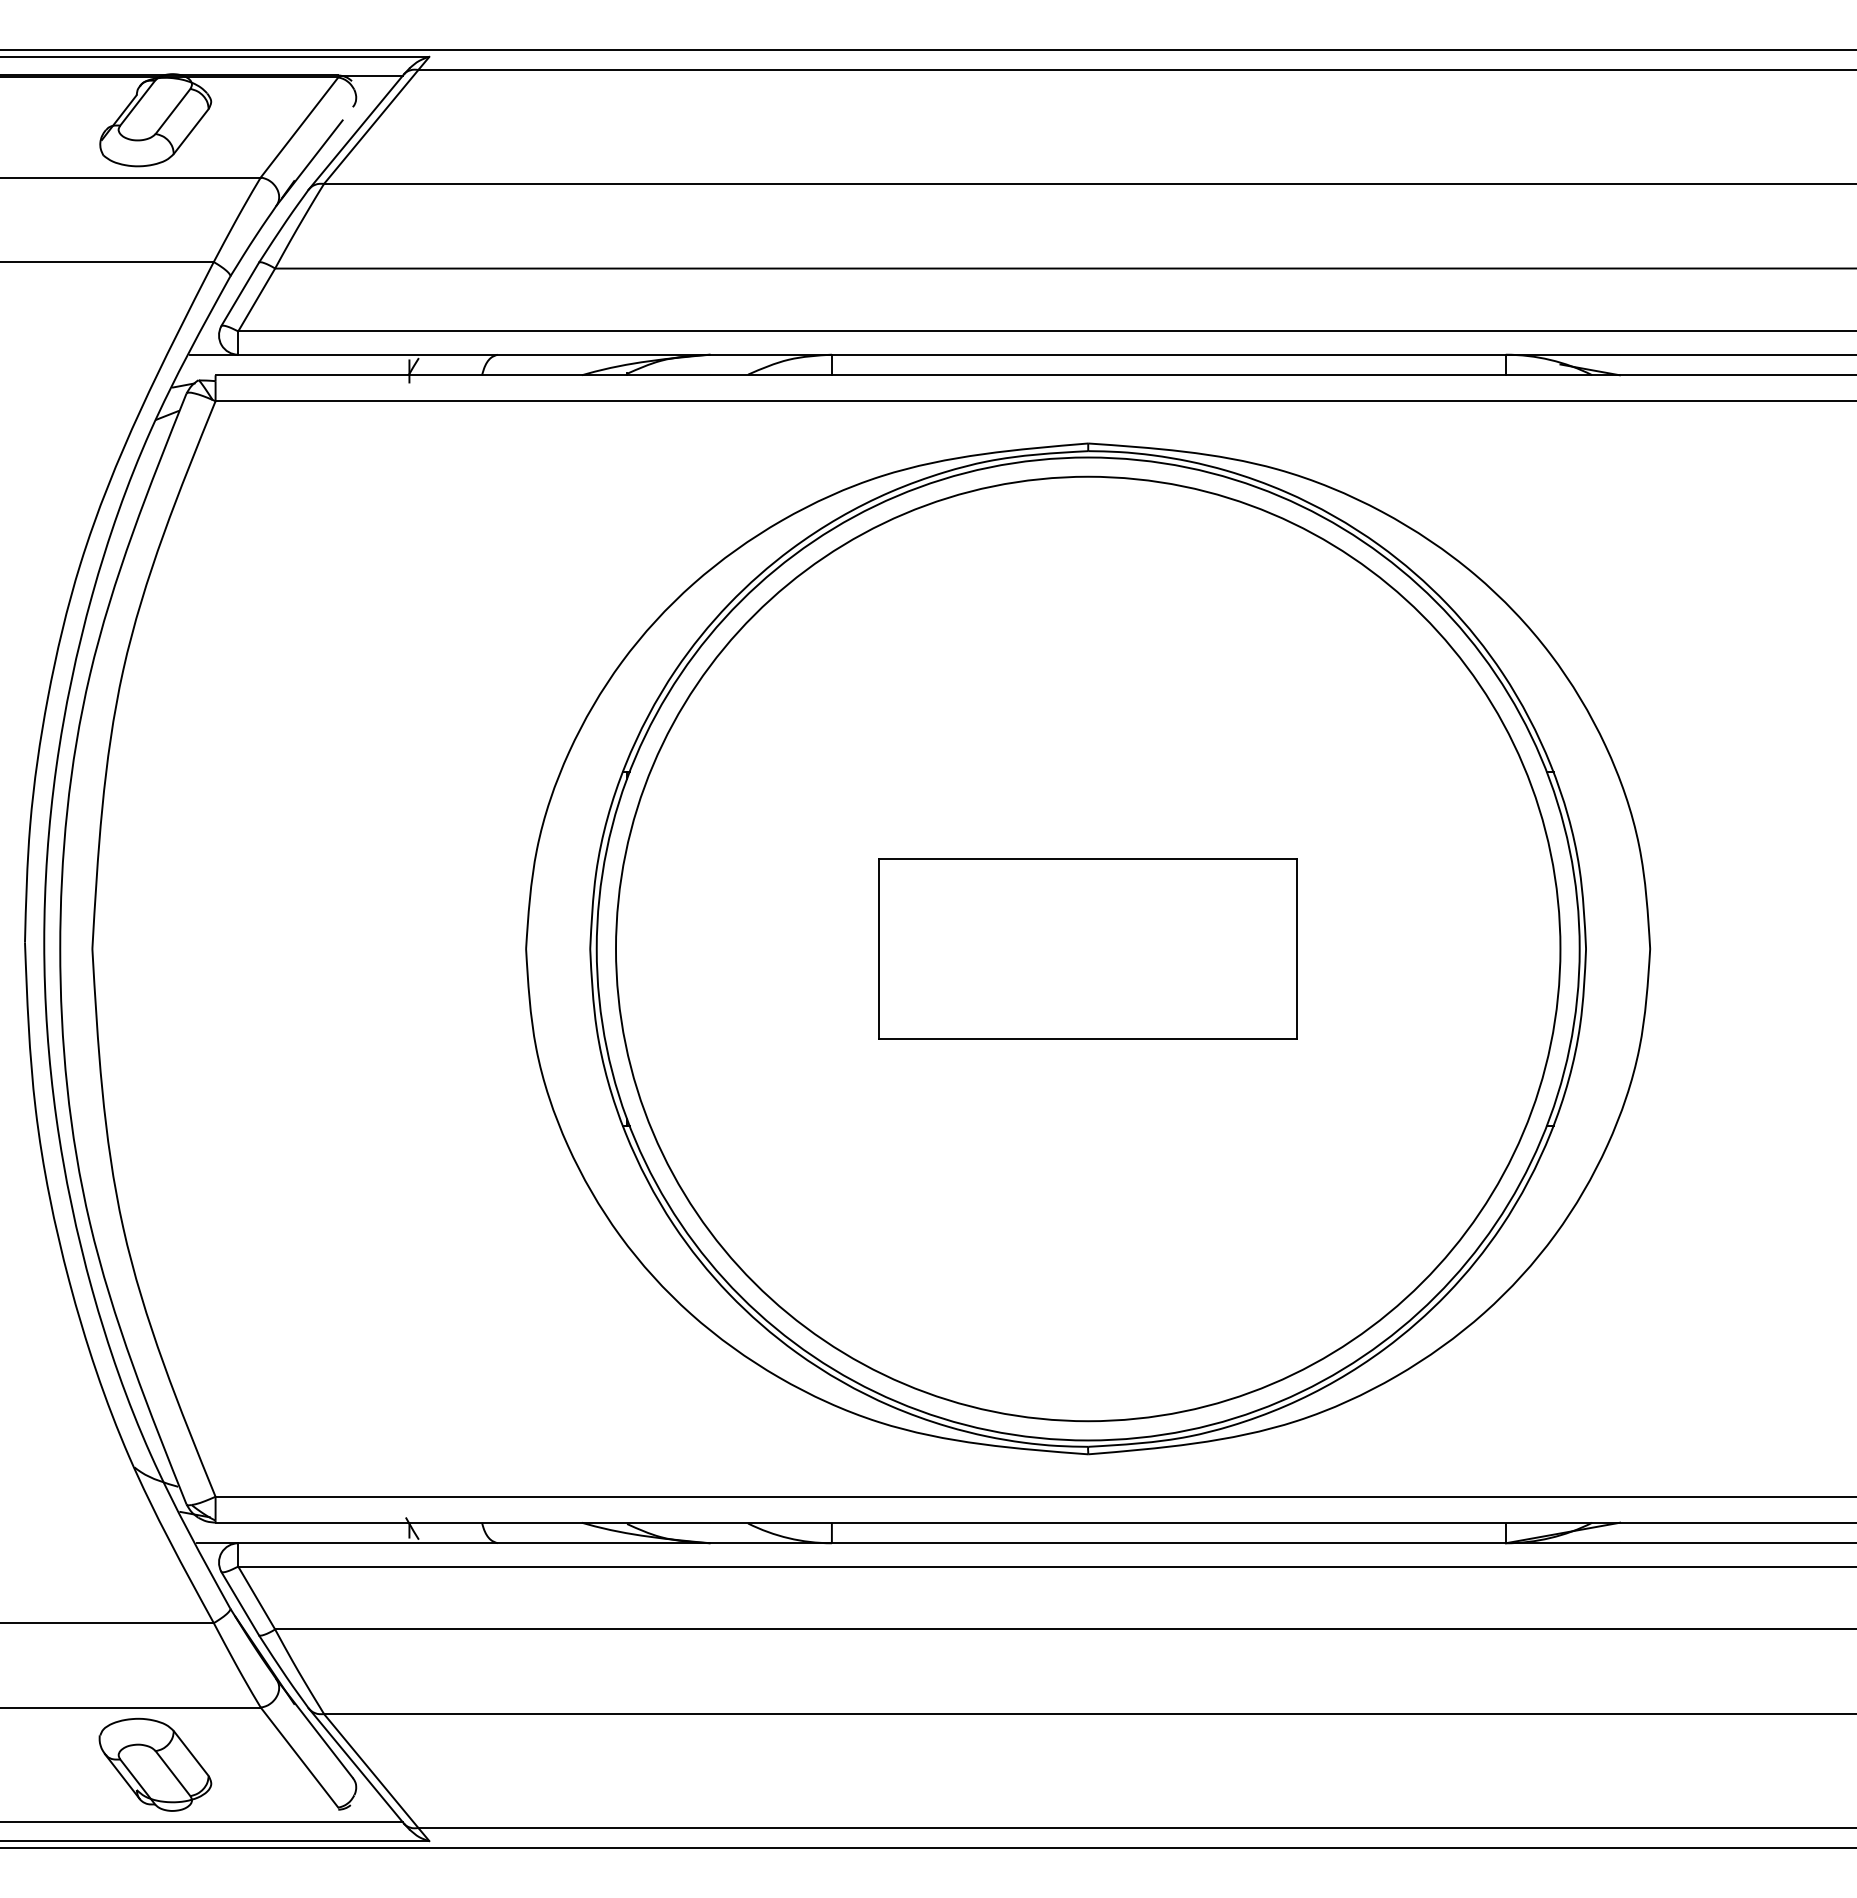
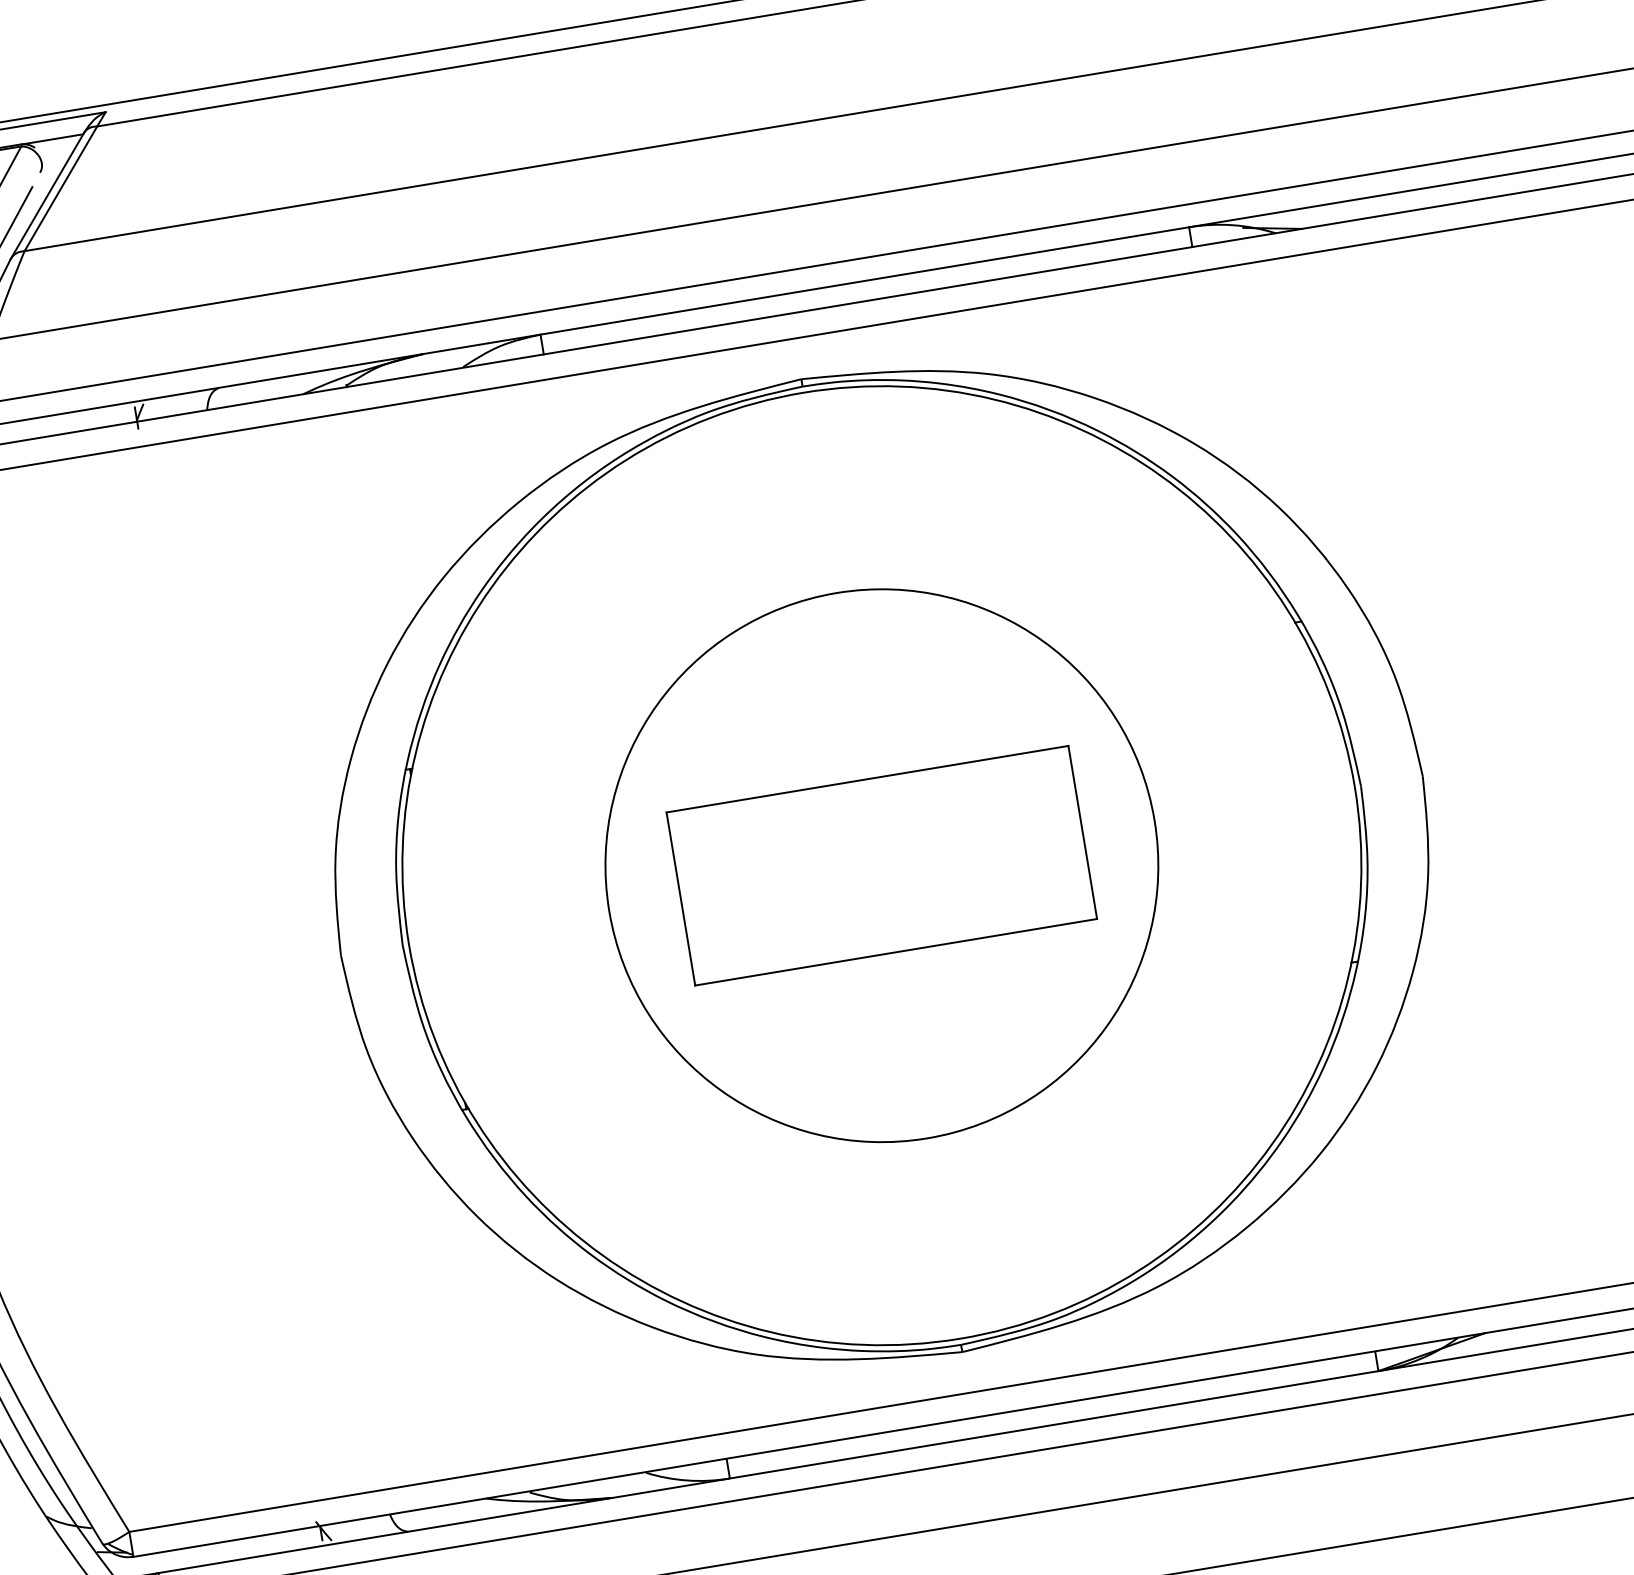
circle: (1088, 948) -> (882, 865), size x0.6

